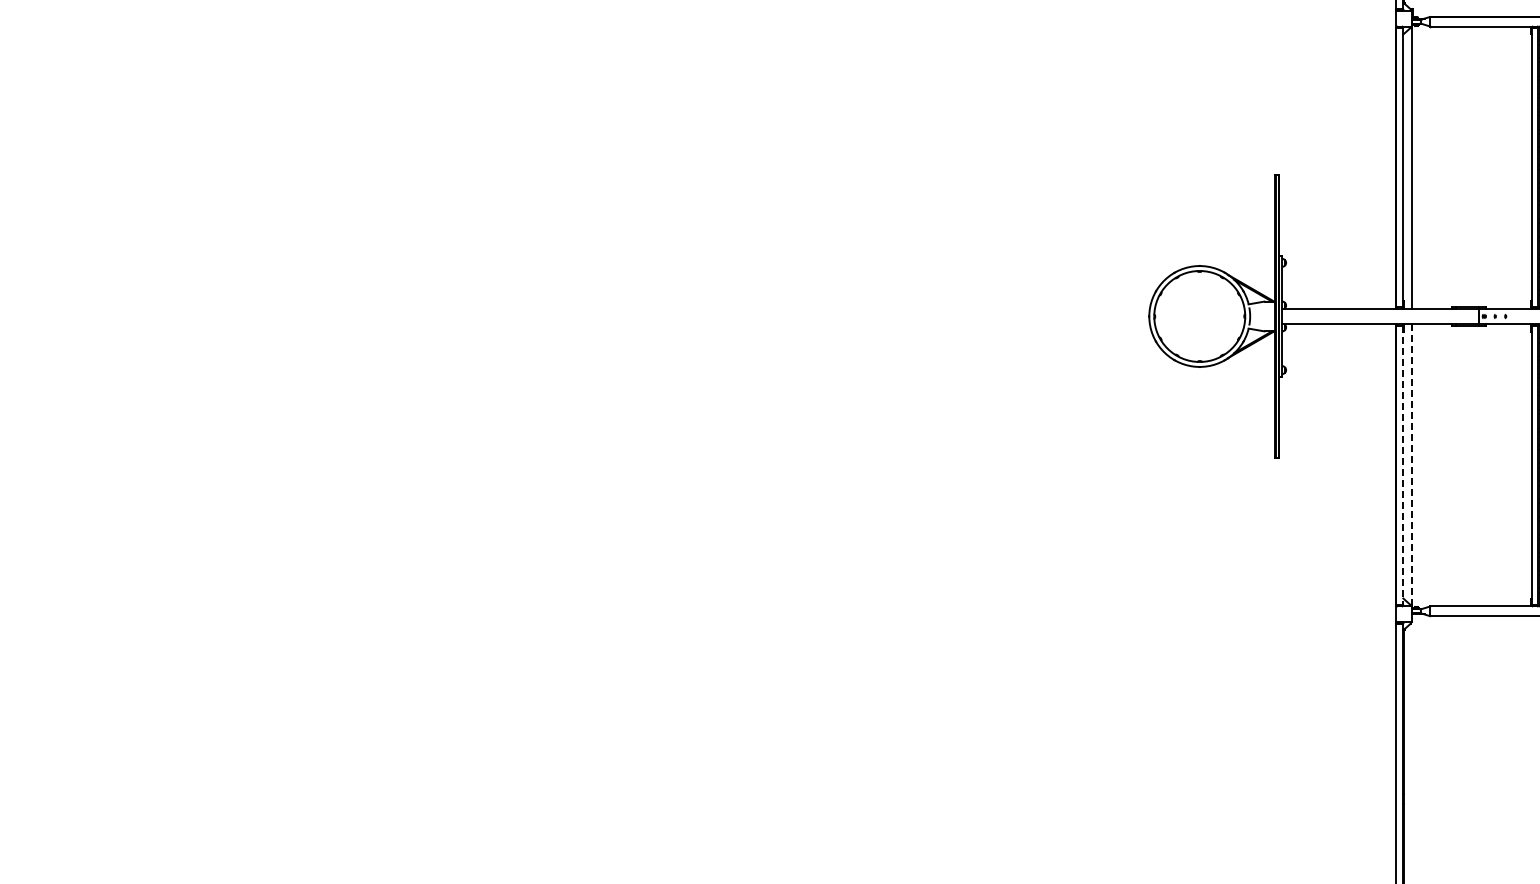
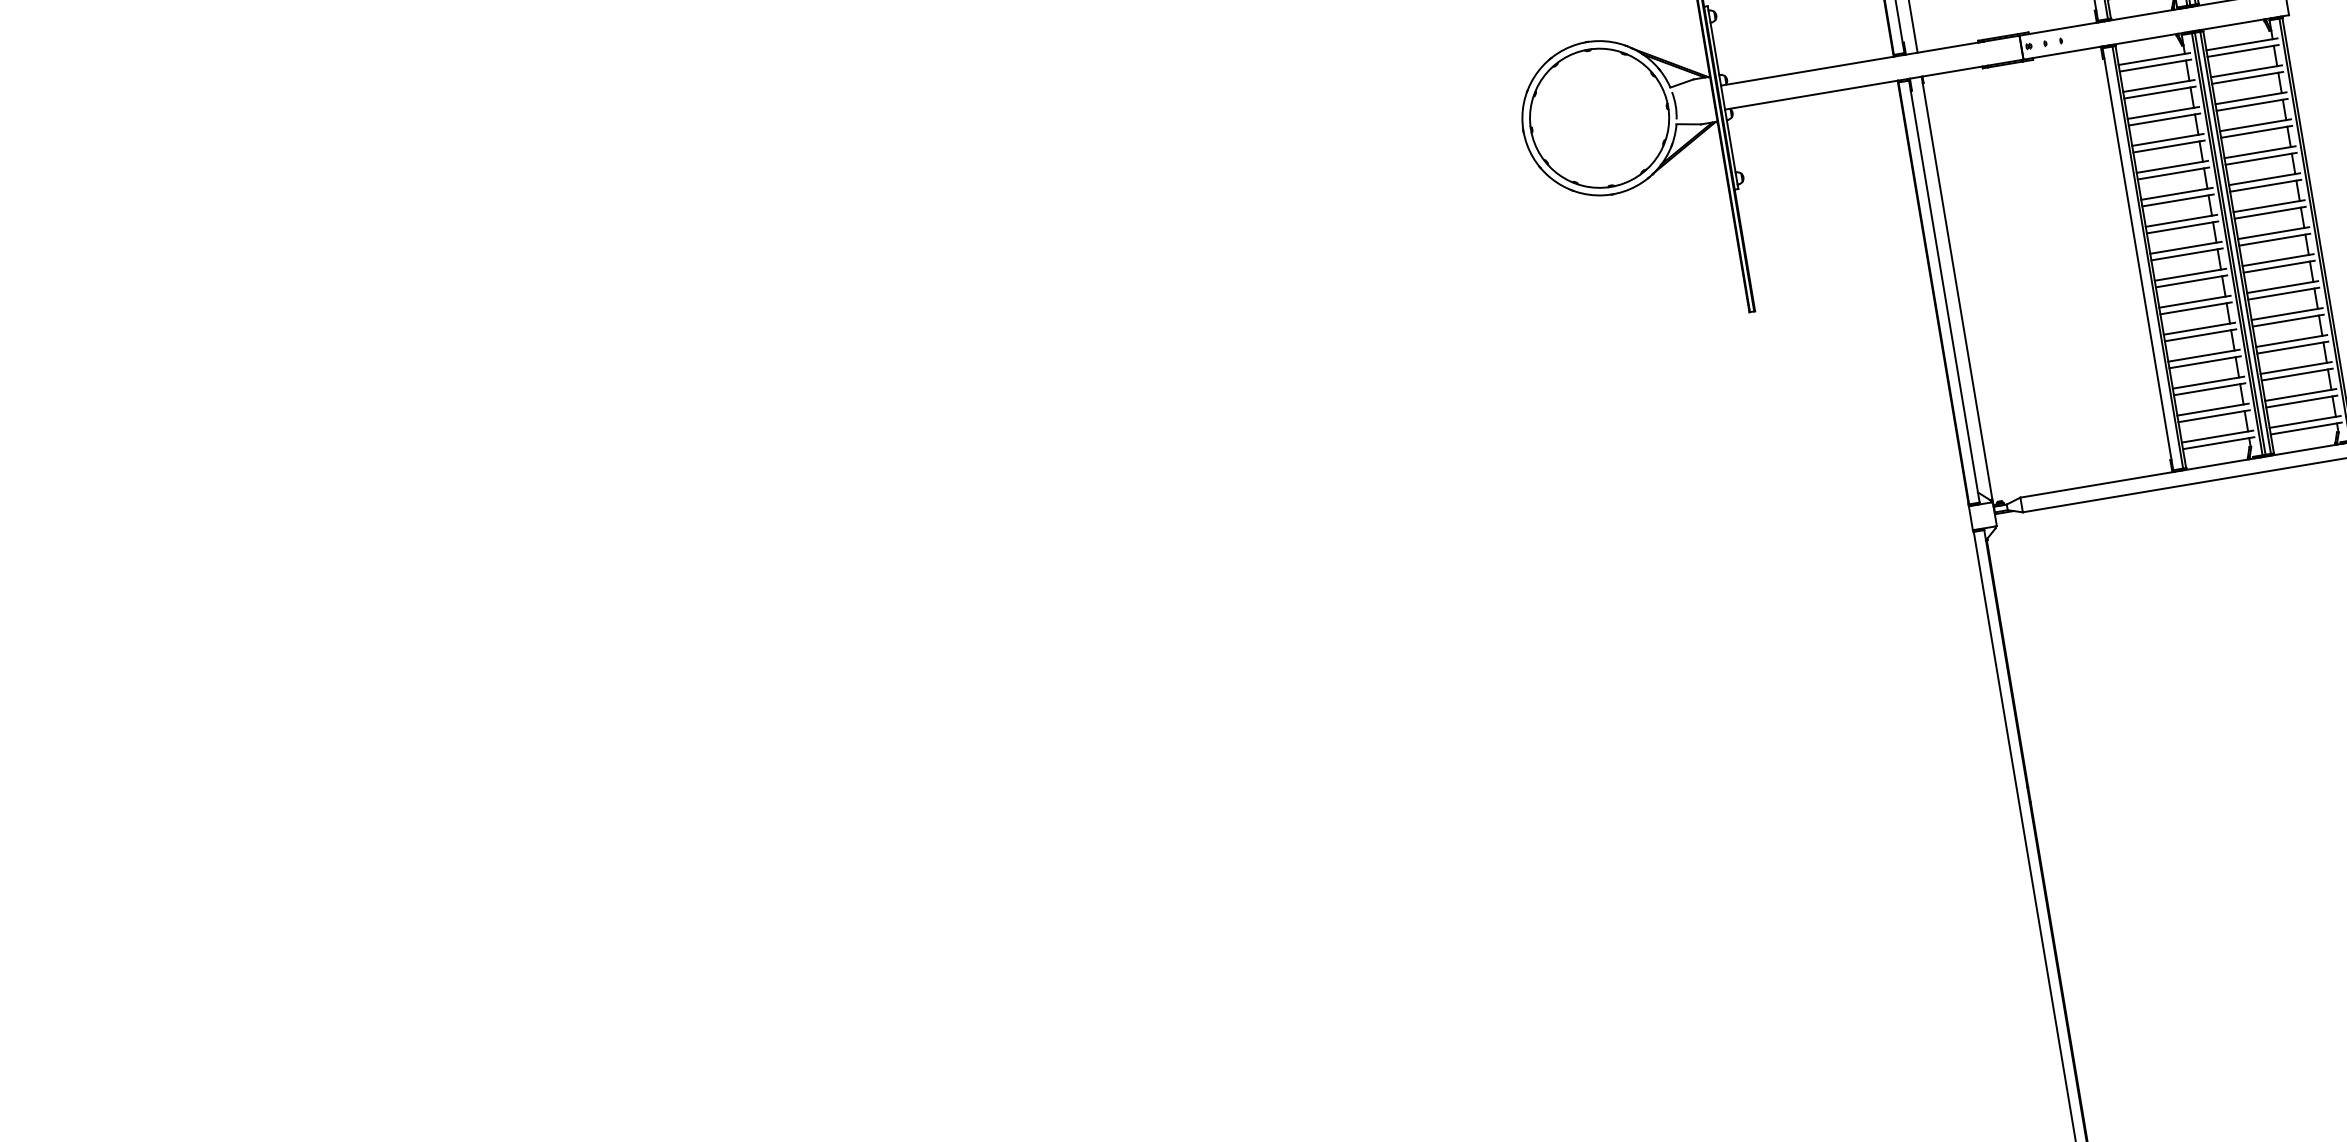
line: (1403, 465) -> (1944, 291), dashed -> solid
line: (1411, 465) -> (1956, 289), dashed -> solid

